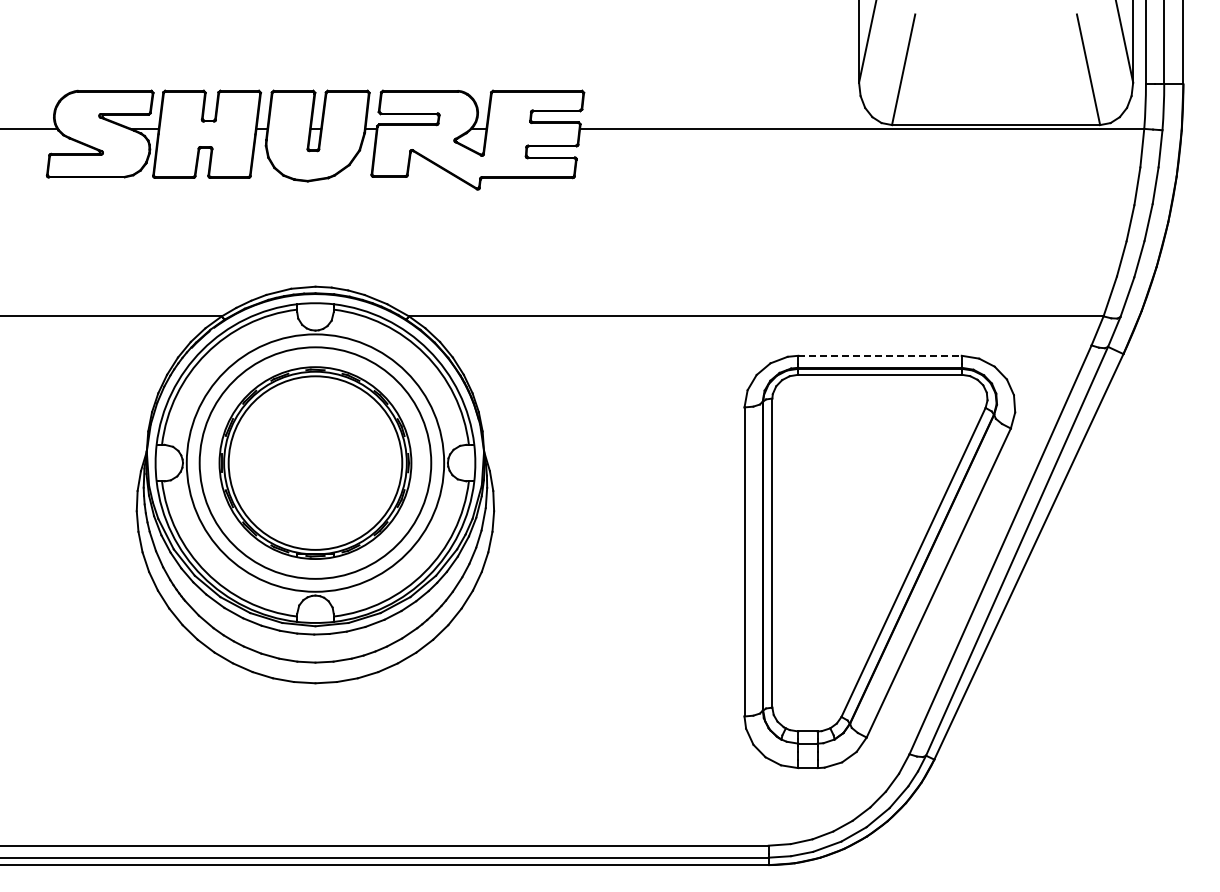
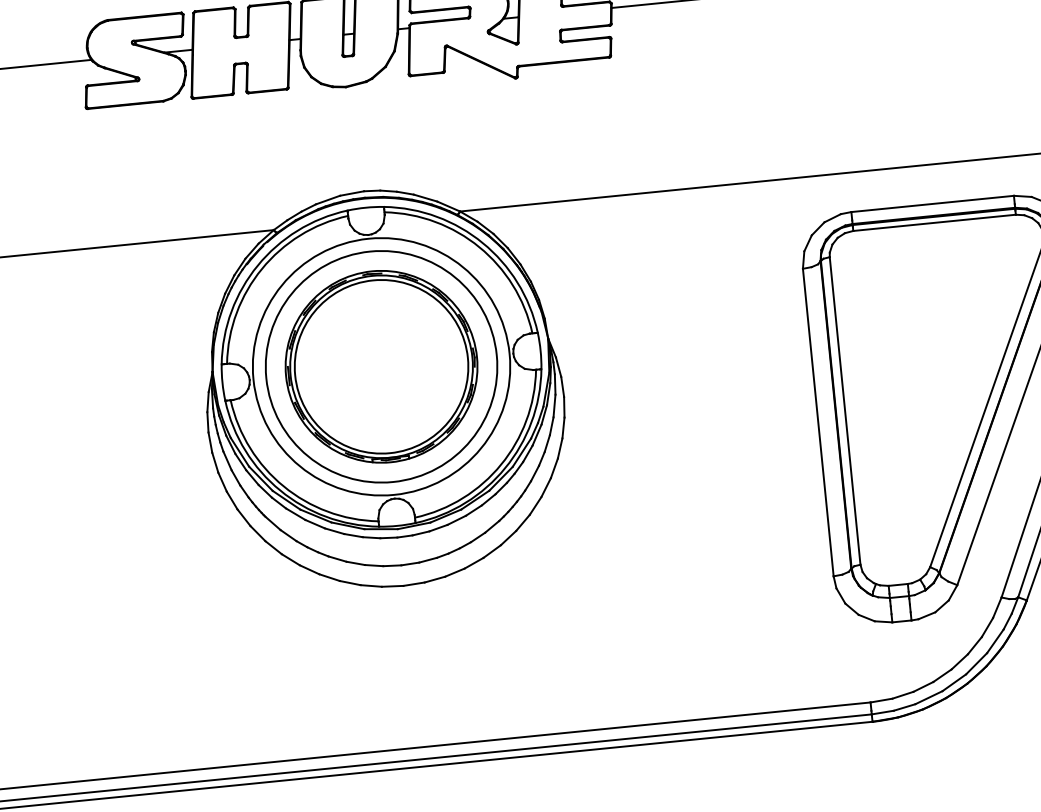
line: (880, 355) -> (933, 203), dashed -> solid

